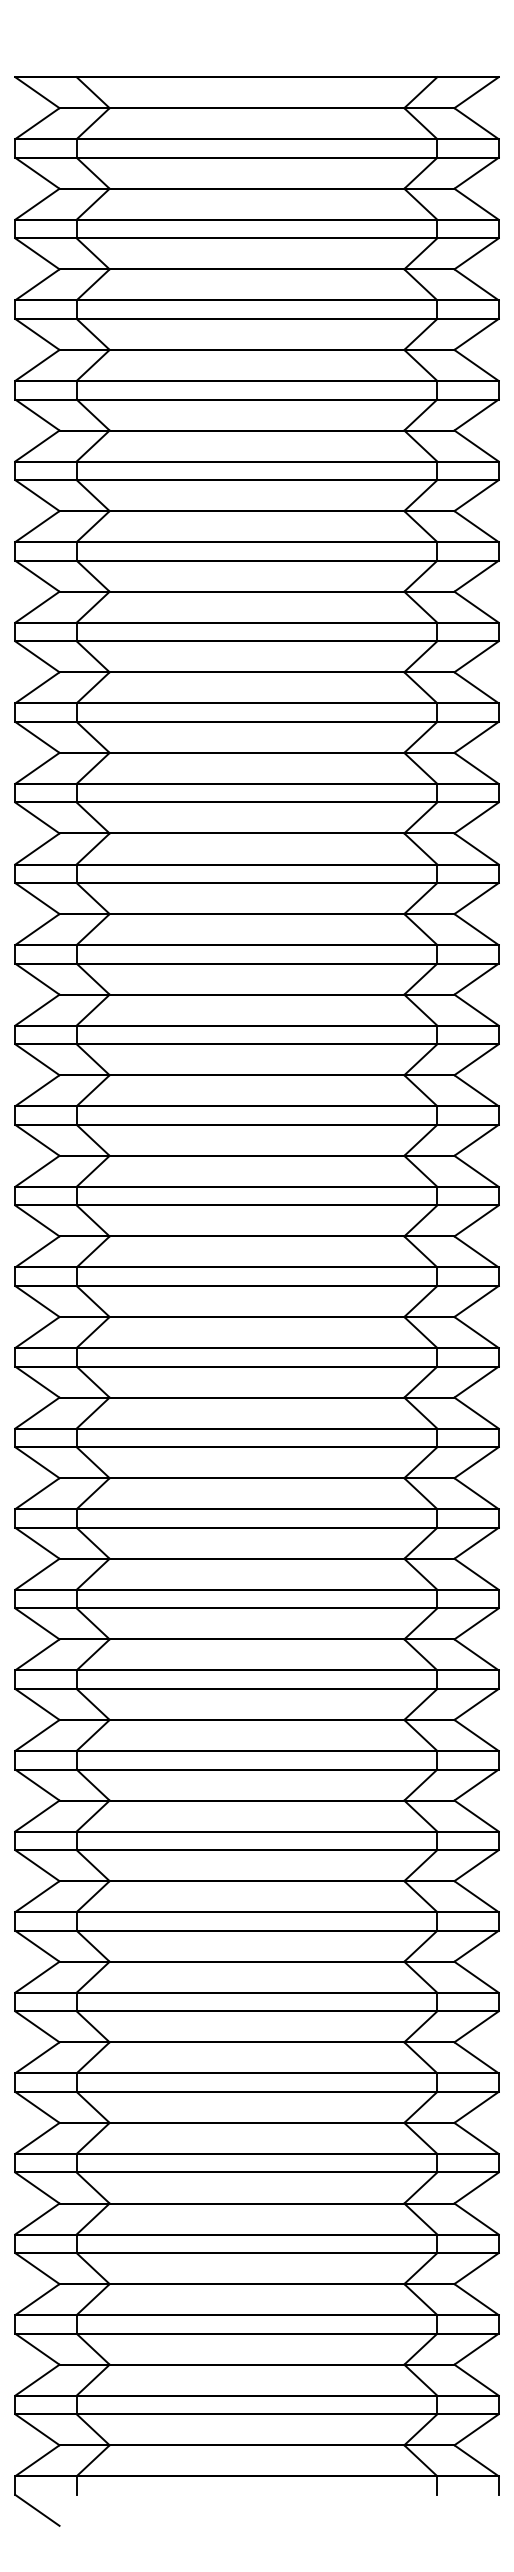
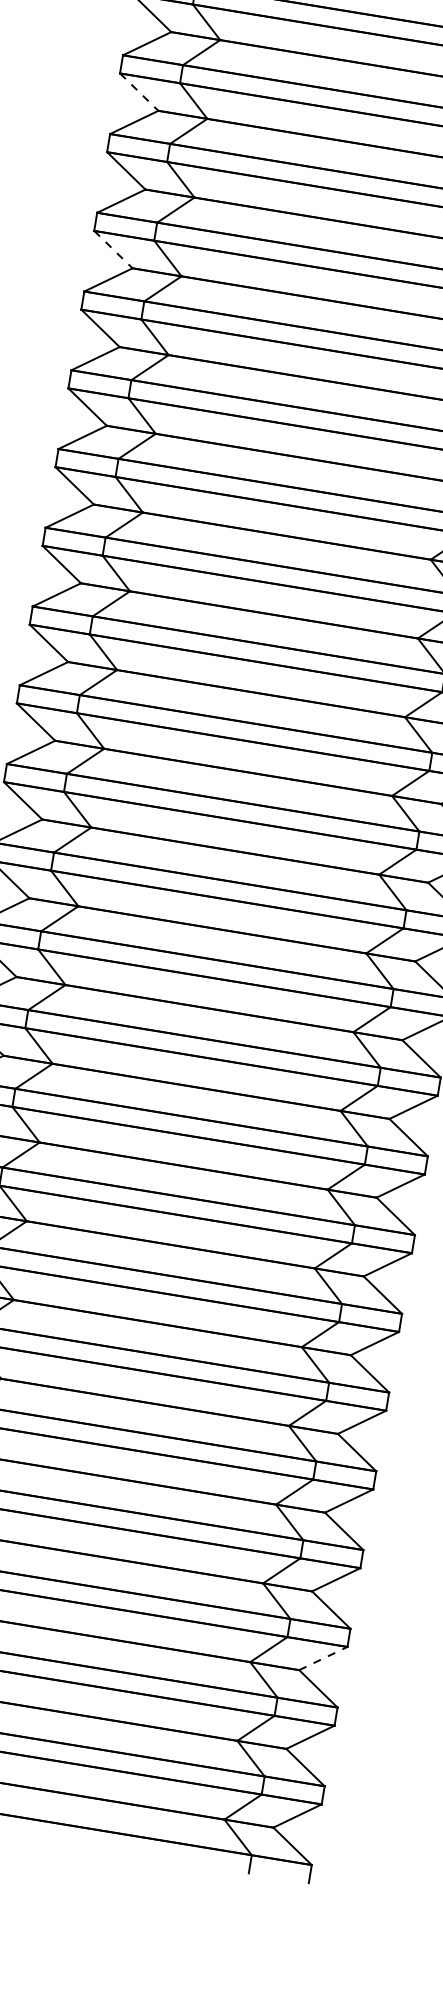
line: (37, 737) -> (139, 92), solid -> dashed
line: (37, 898) -> (113, 249), solid -> dashed
line: (477, 2268) -> (324, 1658), solid -> dashed

